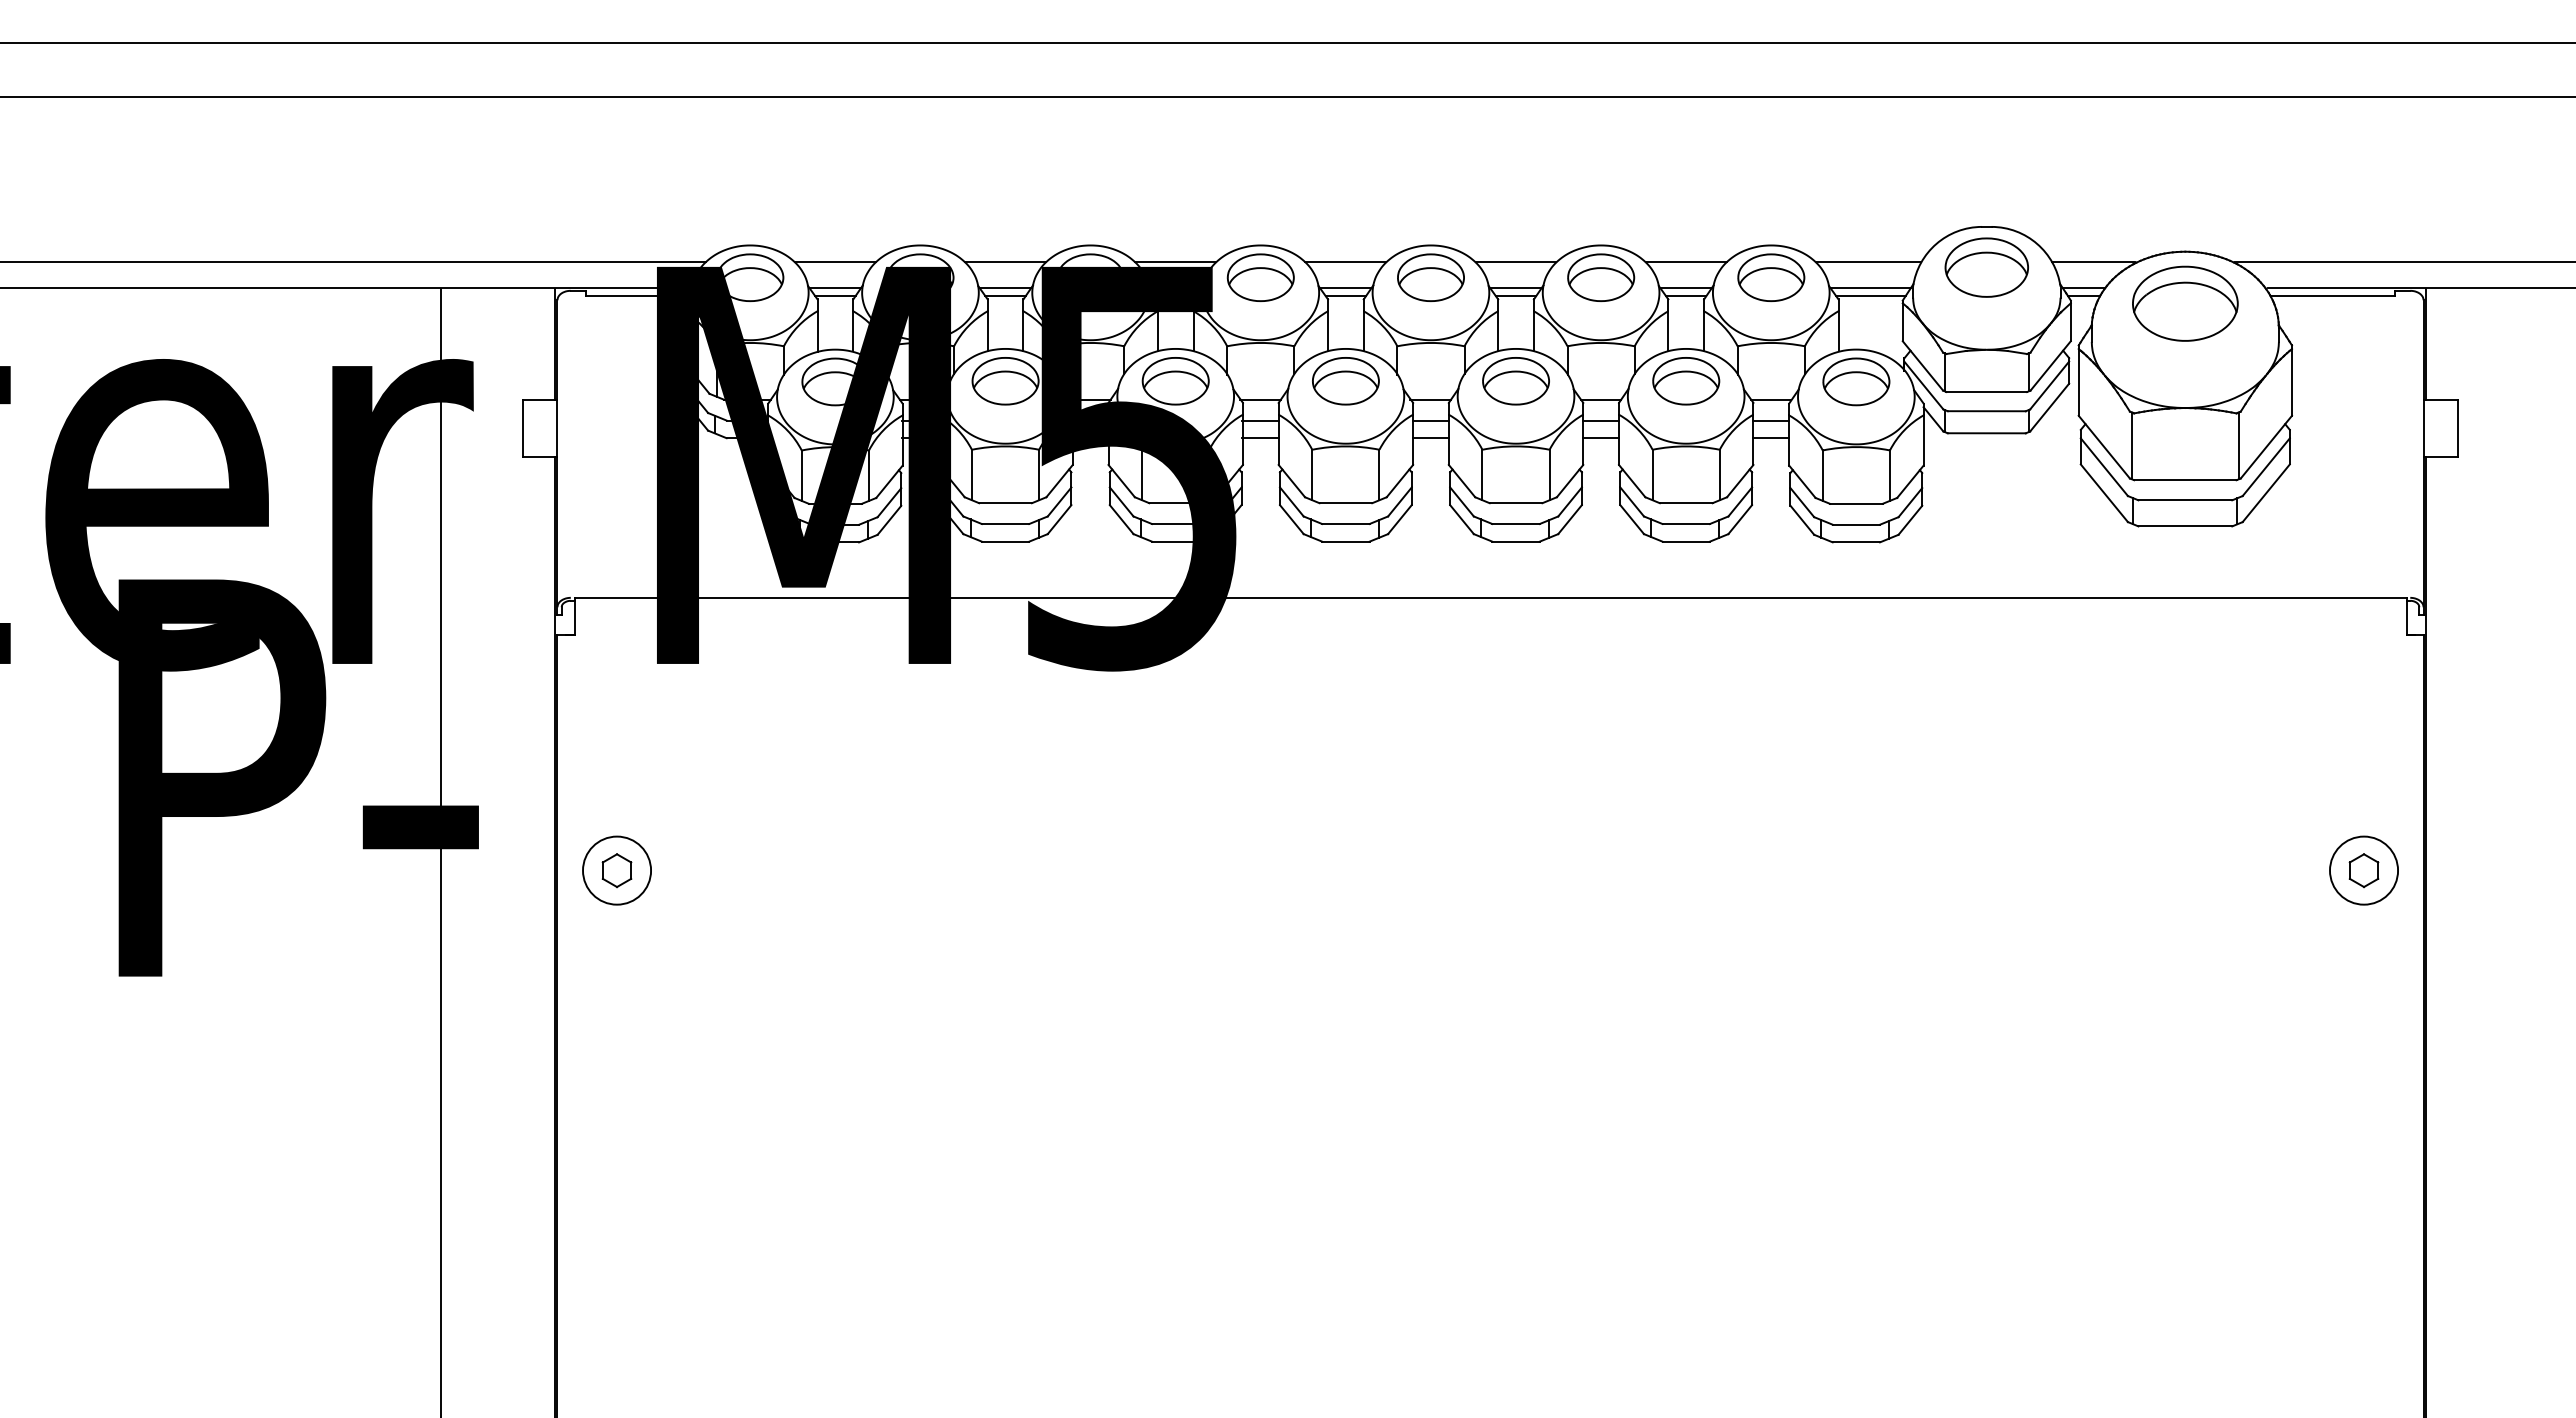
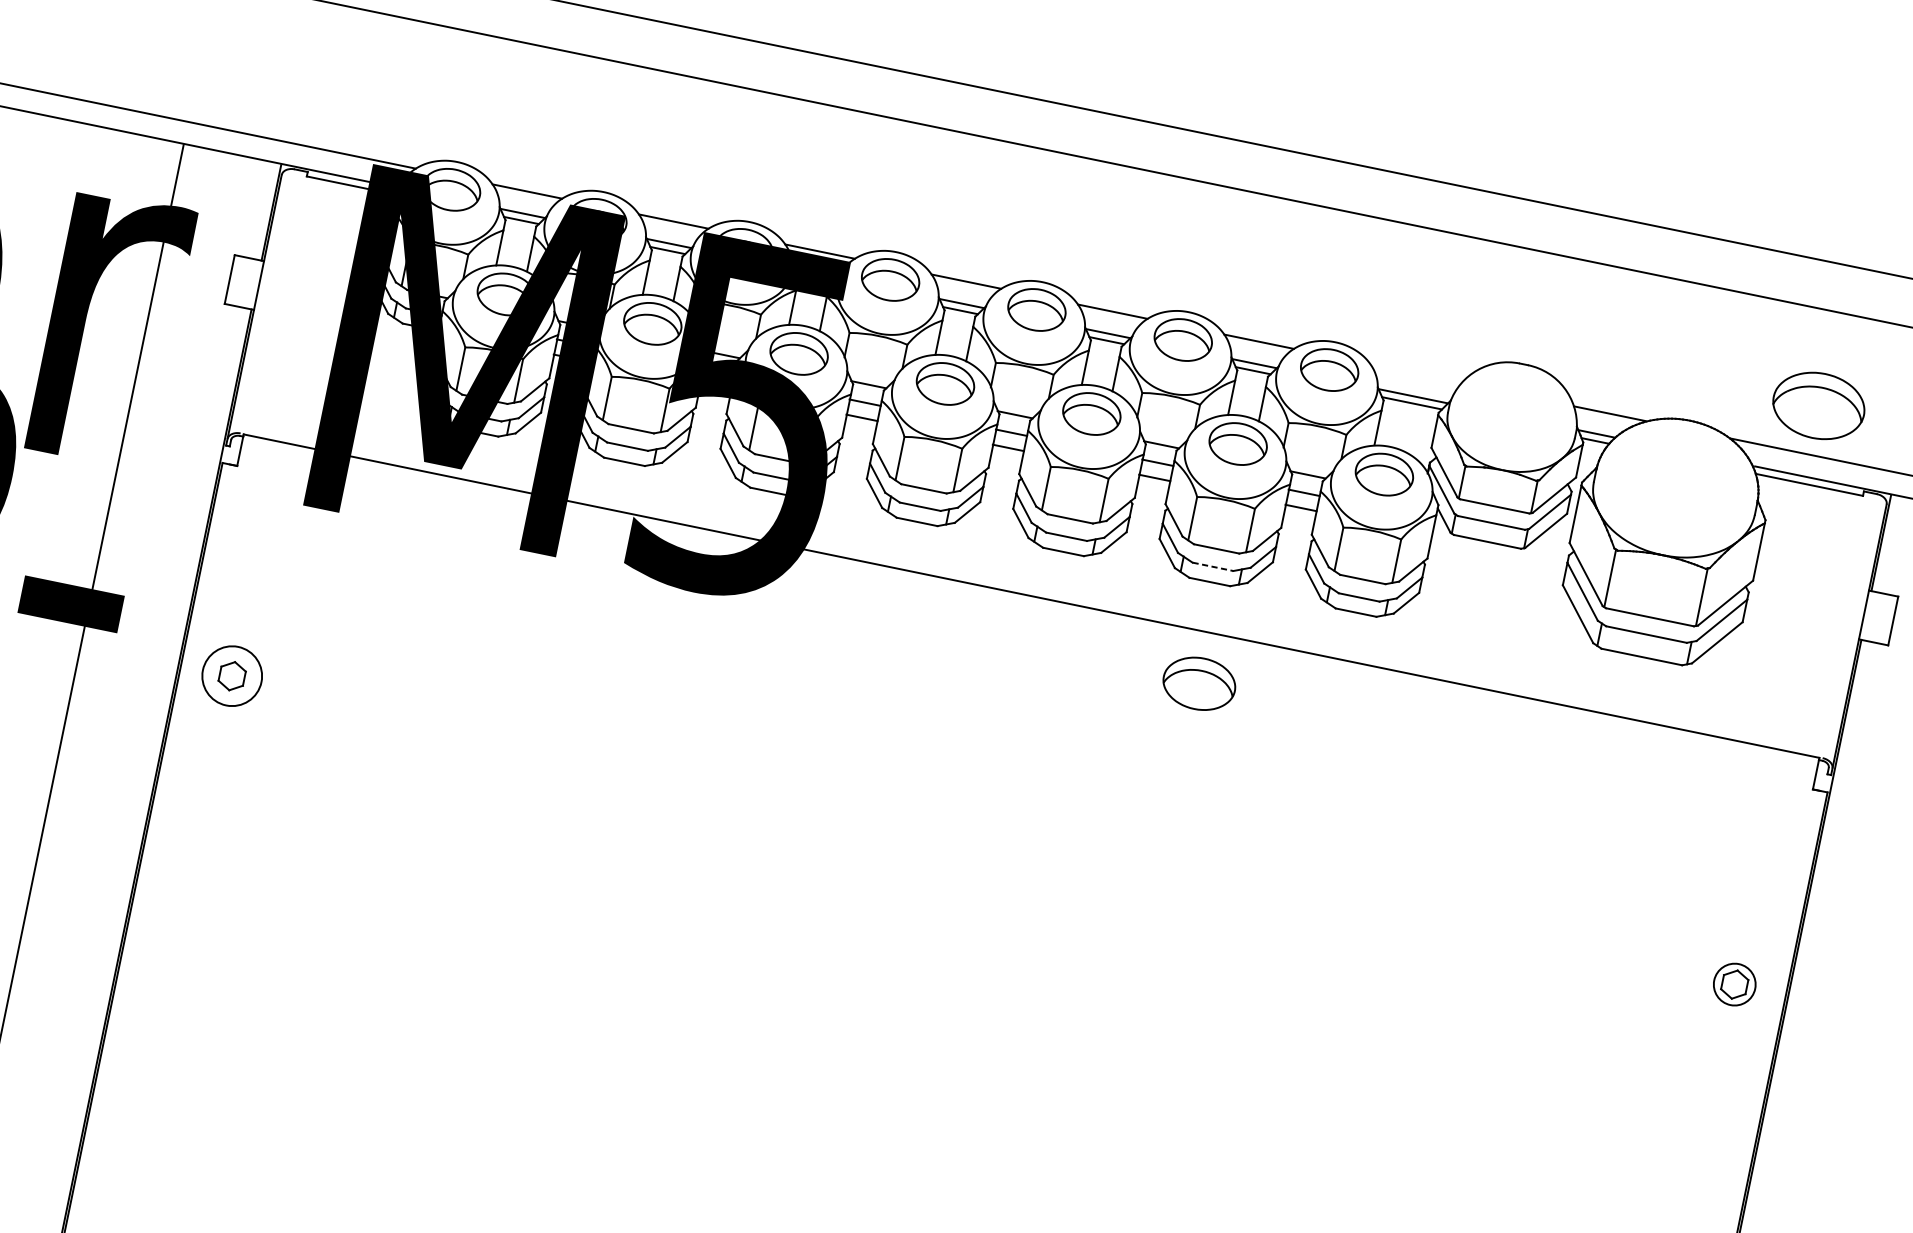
line: (1868, 262) -> (1415, 374), removed
part: (1986, 267) -> (1199, 683), moved
part: (2185, 303) -> (1819, 405), moved
line: (1686, 524) -> (1213, 567), solid -> dashed
circle: (2364, 870) -> (1735, 984), size x0.7

